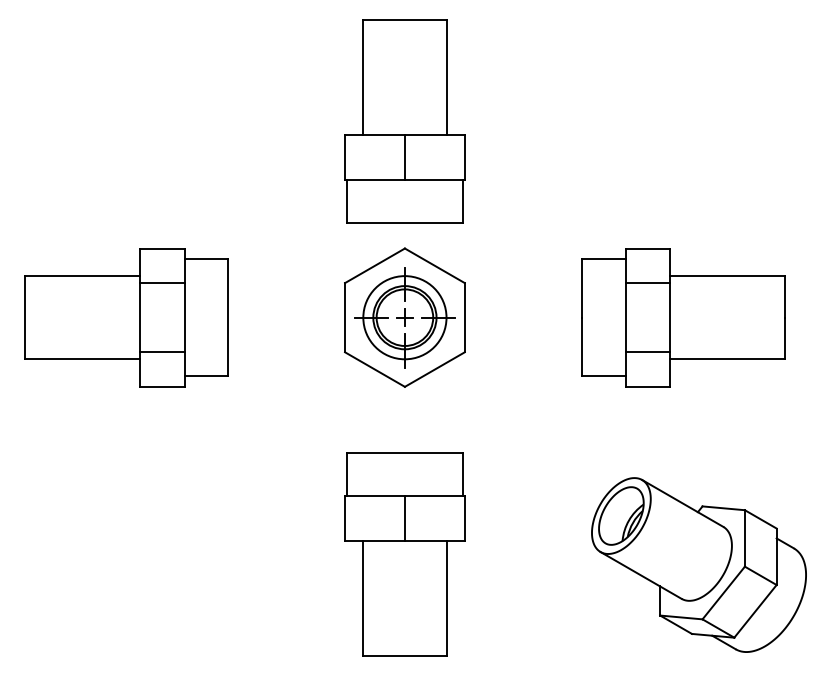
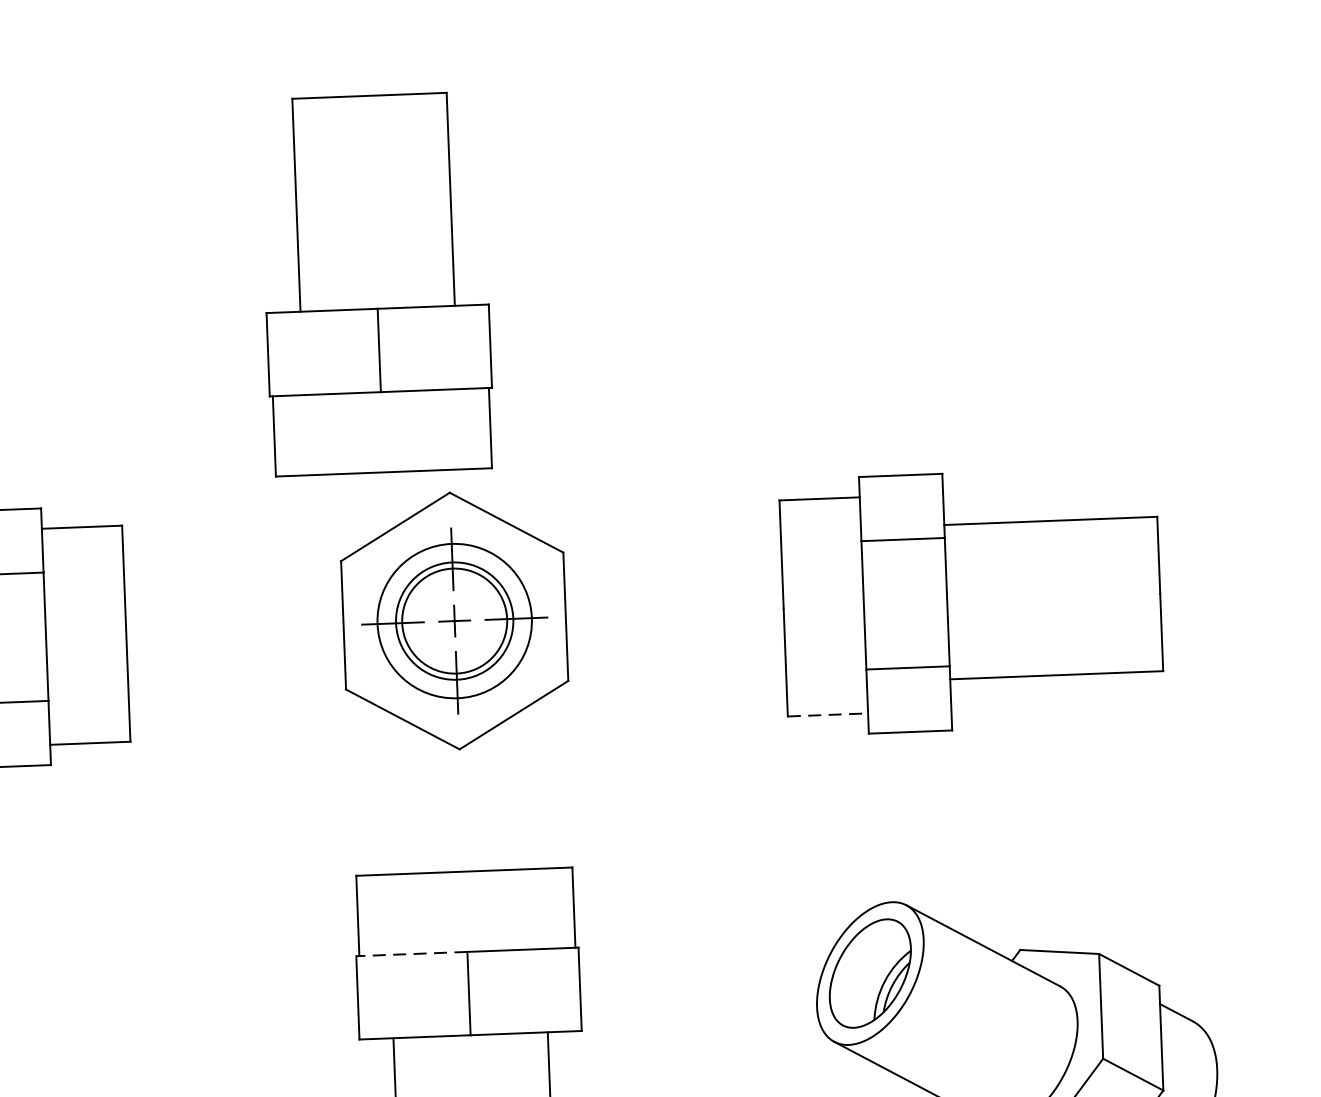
part: (404, 121) -> (375, 283), moved
line: (603, 375) -> (827, 714), solid -> dashed
line: (374, 496) -> (410, 954), solid -> dashed

